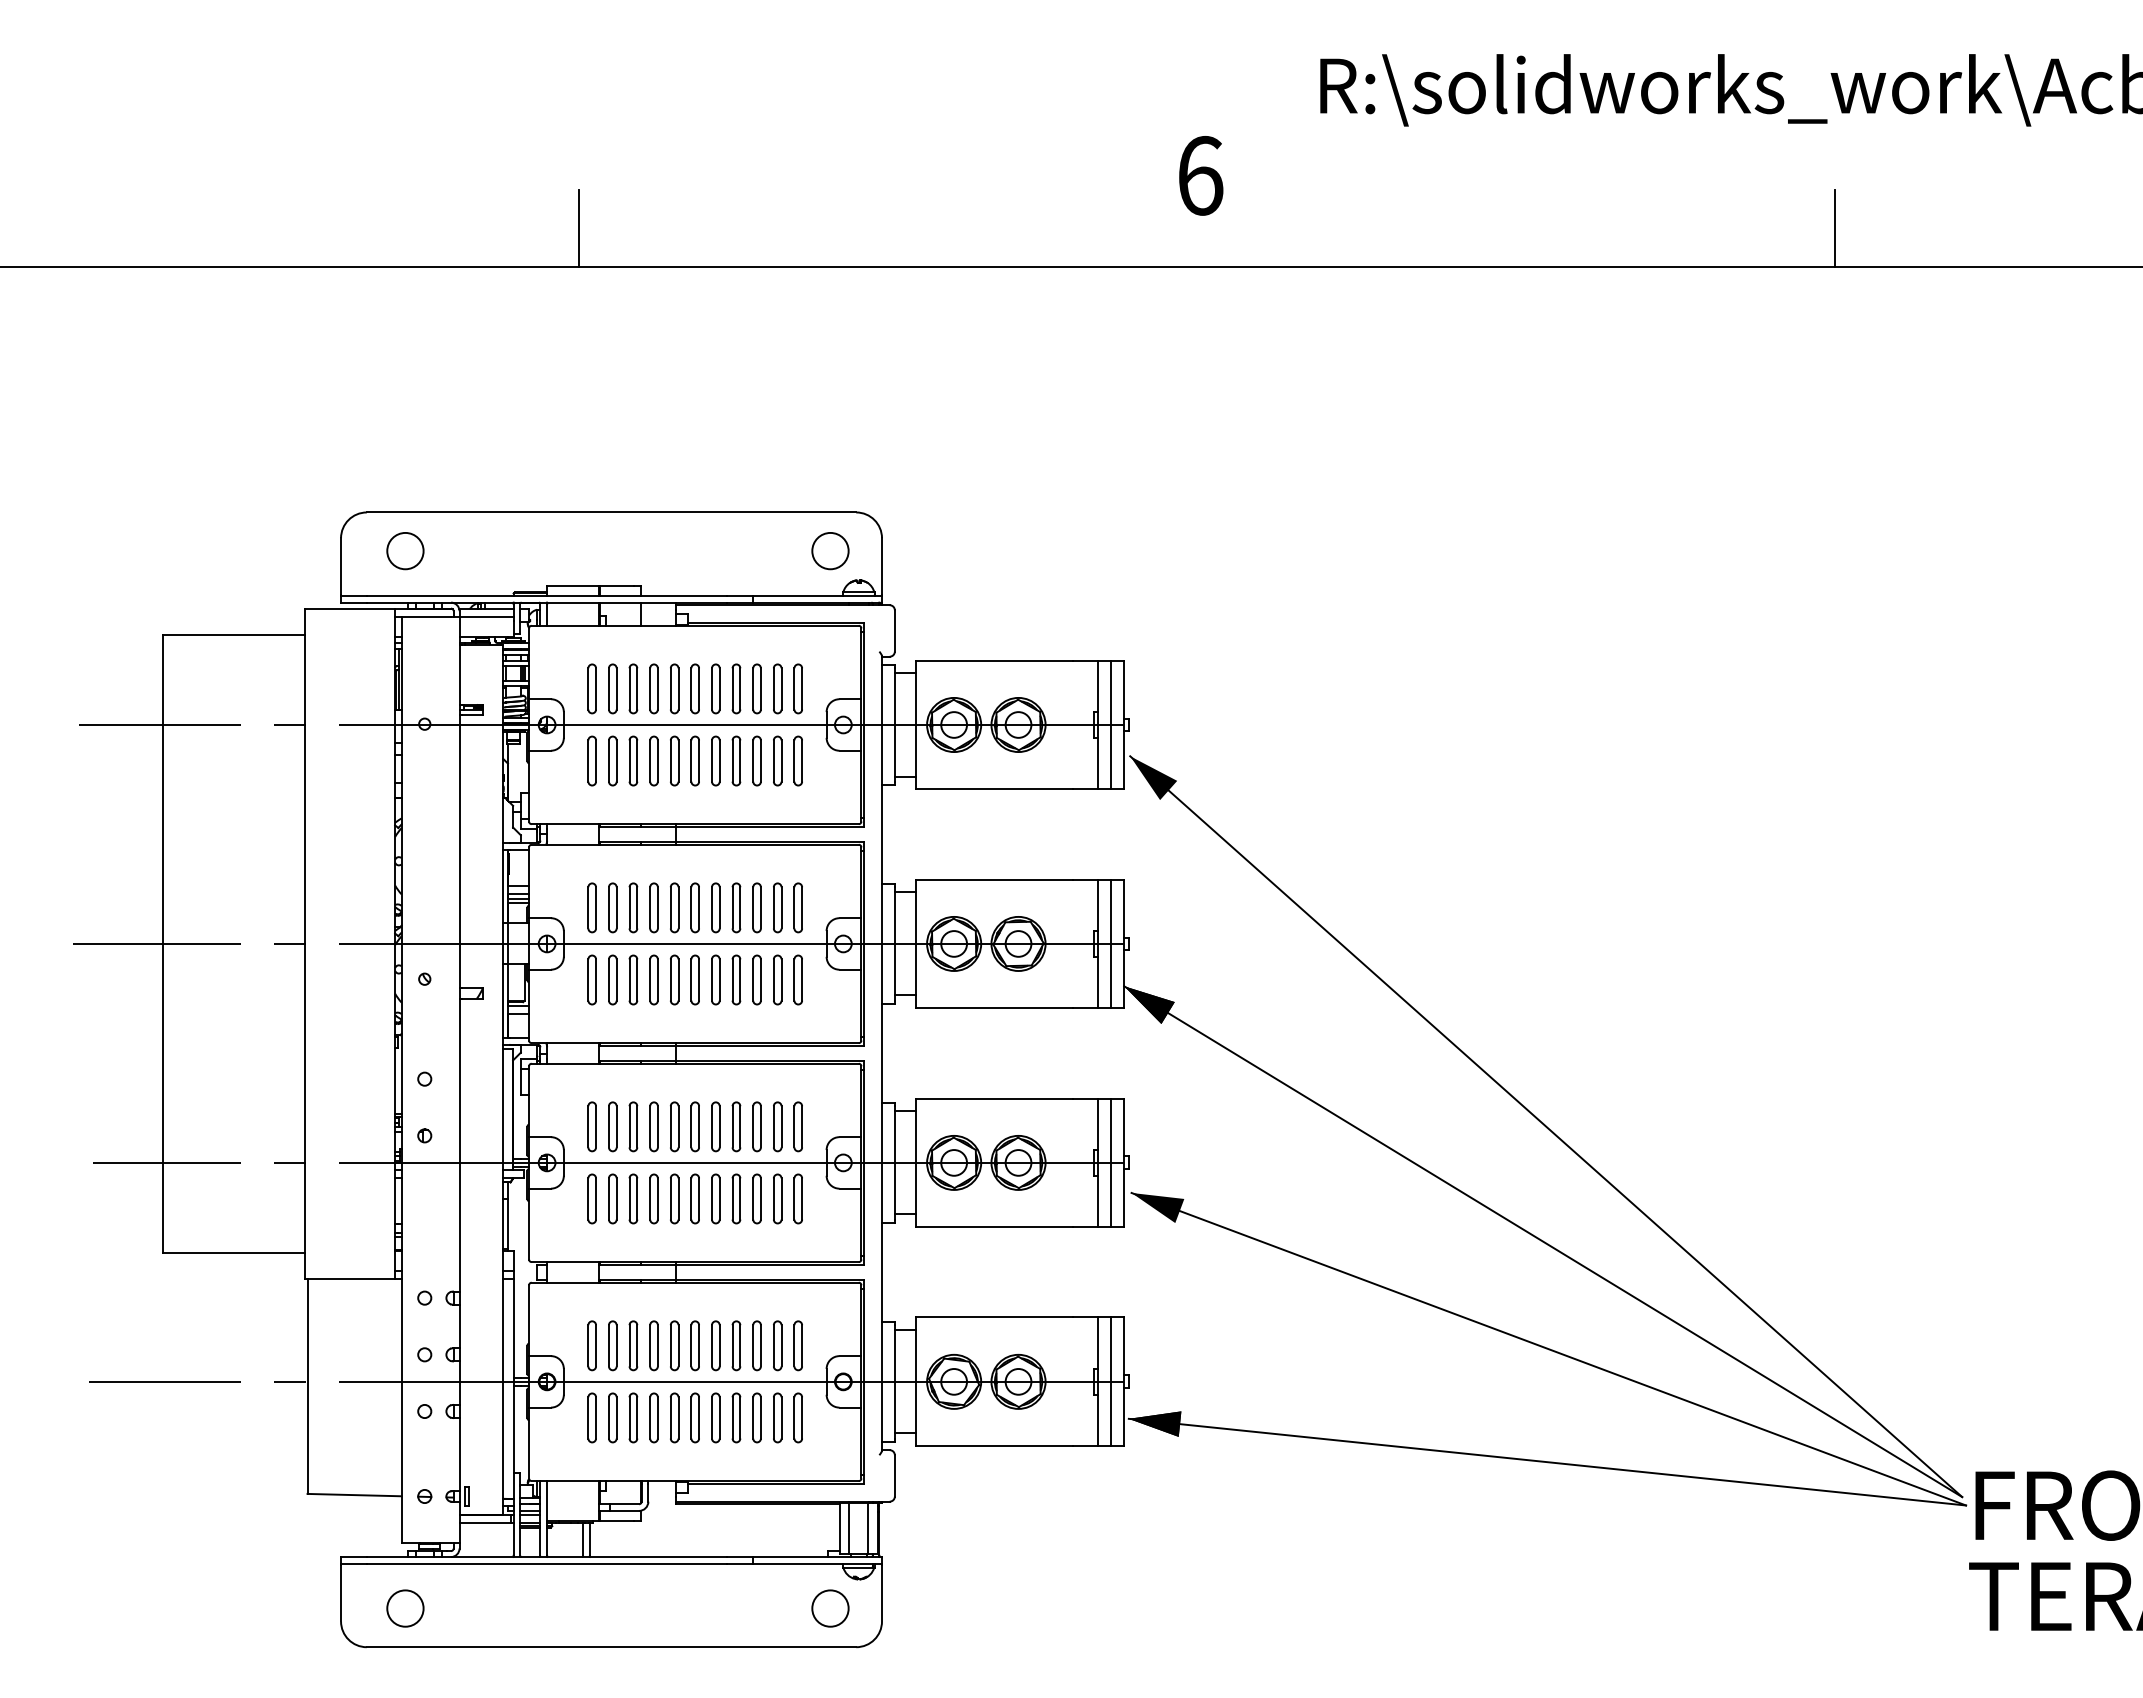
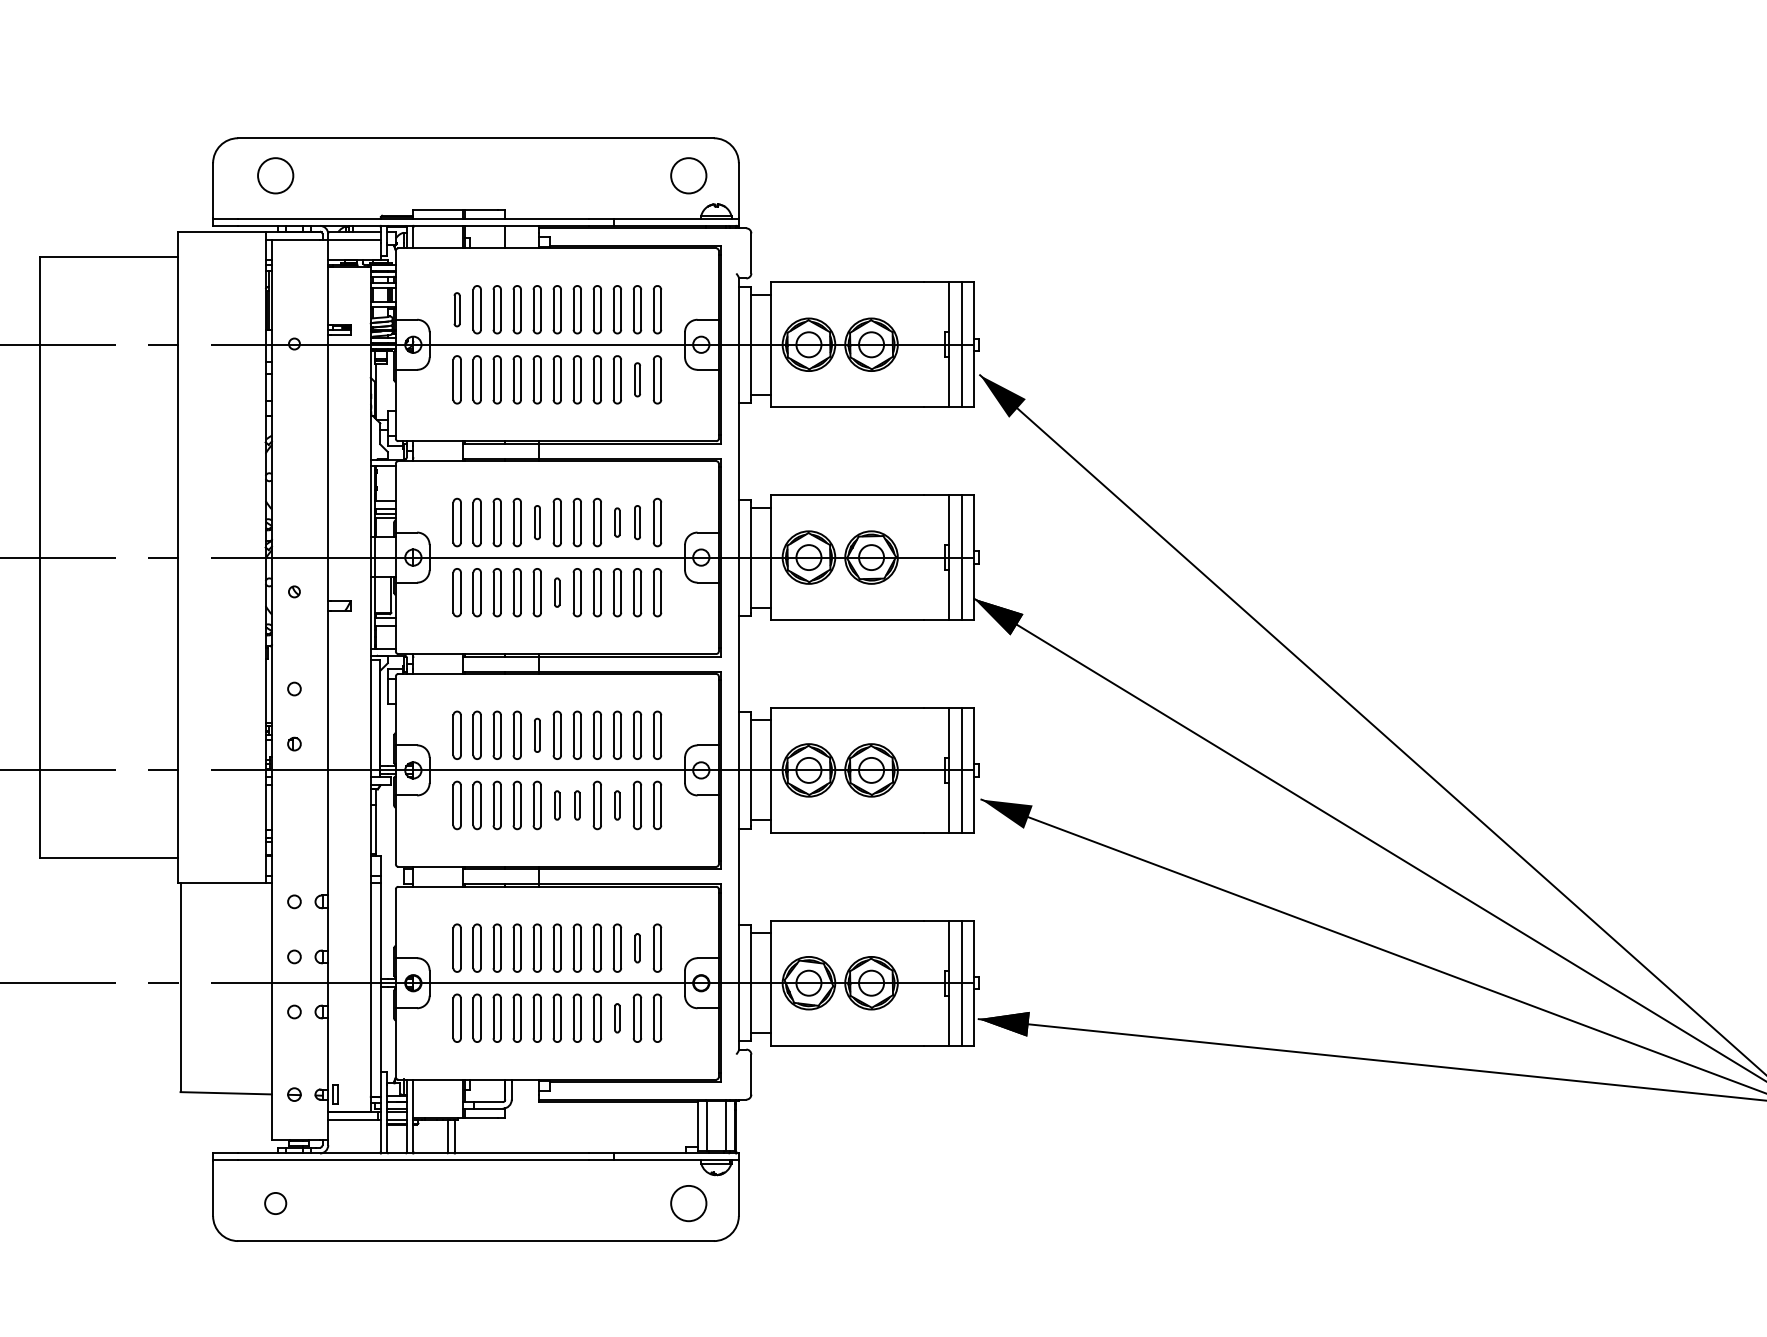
part: (591, 688) -> (456, 309), size x0.7
part: (777, 760) -> (637, 379), size x0.7
part: (674, 907) -> (537, 522), size x0.7
part: (756, 907) -> (616, 522), size x0.6
part: (777, 907) -> (637, 522), size x0.7
part: (694, 979) -> (556, 592), size x0.6
part: (674, 1126) -> (537, 735), size x0.7
part: (694, 1198) -> (556, 805), size x0.6
part: (715, 1198) -> (577, 805), size x0.6
part: (756, 1198) -> (616, 805), size x0.6
part: (777, 1345) -> (637, 947), size x0.6
part: (756, 1417) -> (616, 1017), size x0.6
circle: (405, 1608) -> (275, 1203), size x0.6

